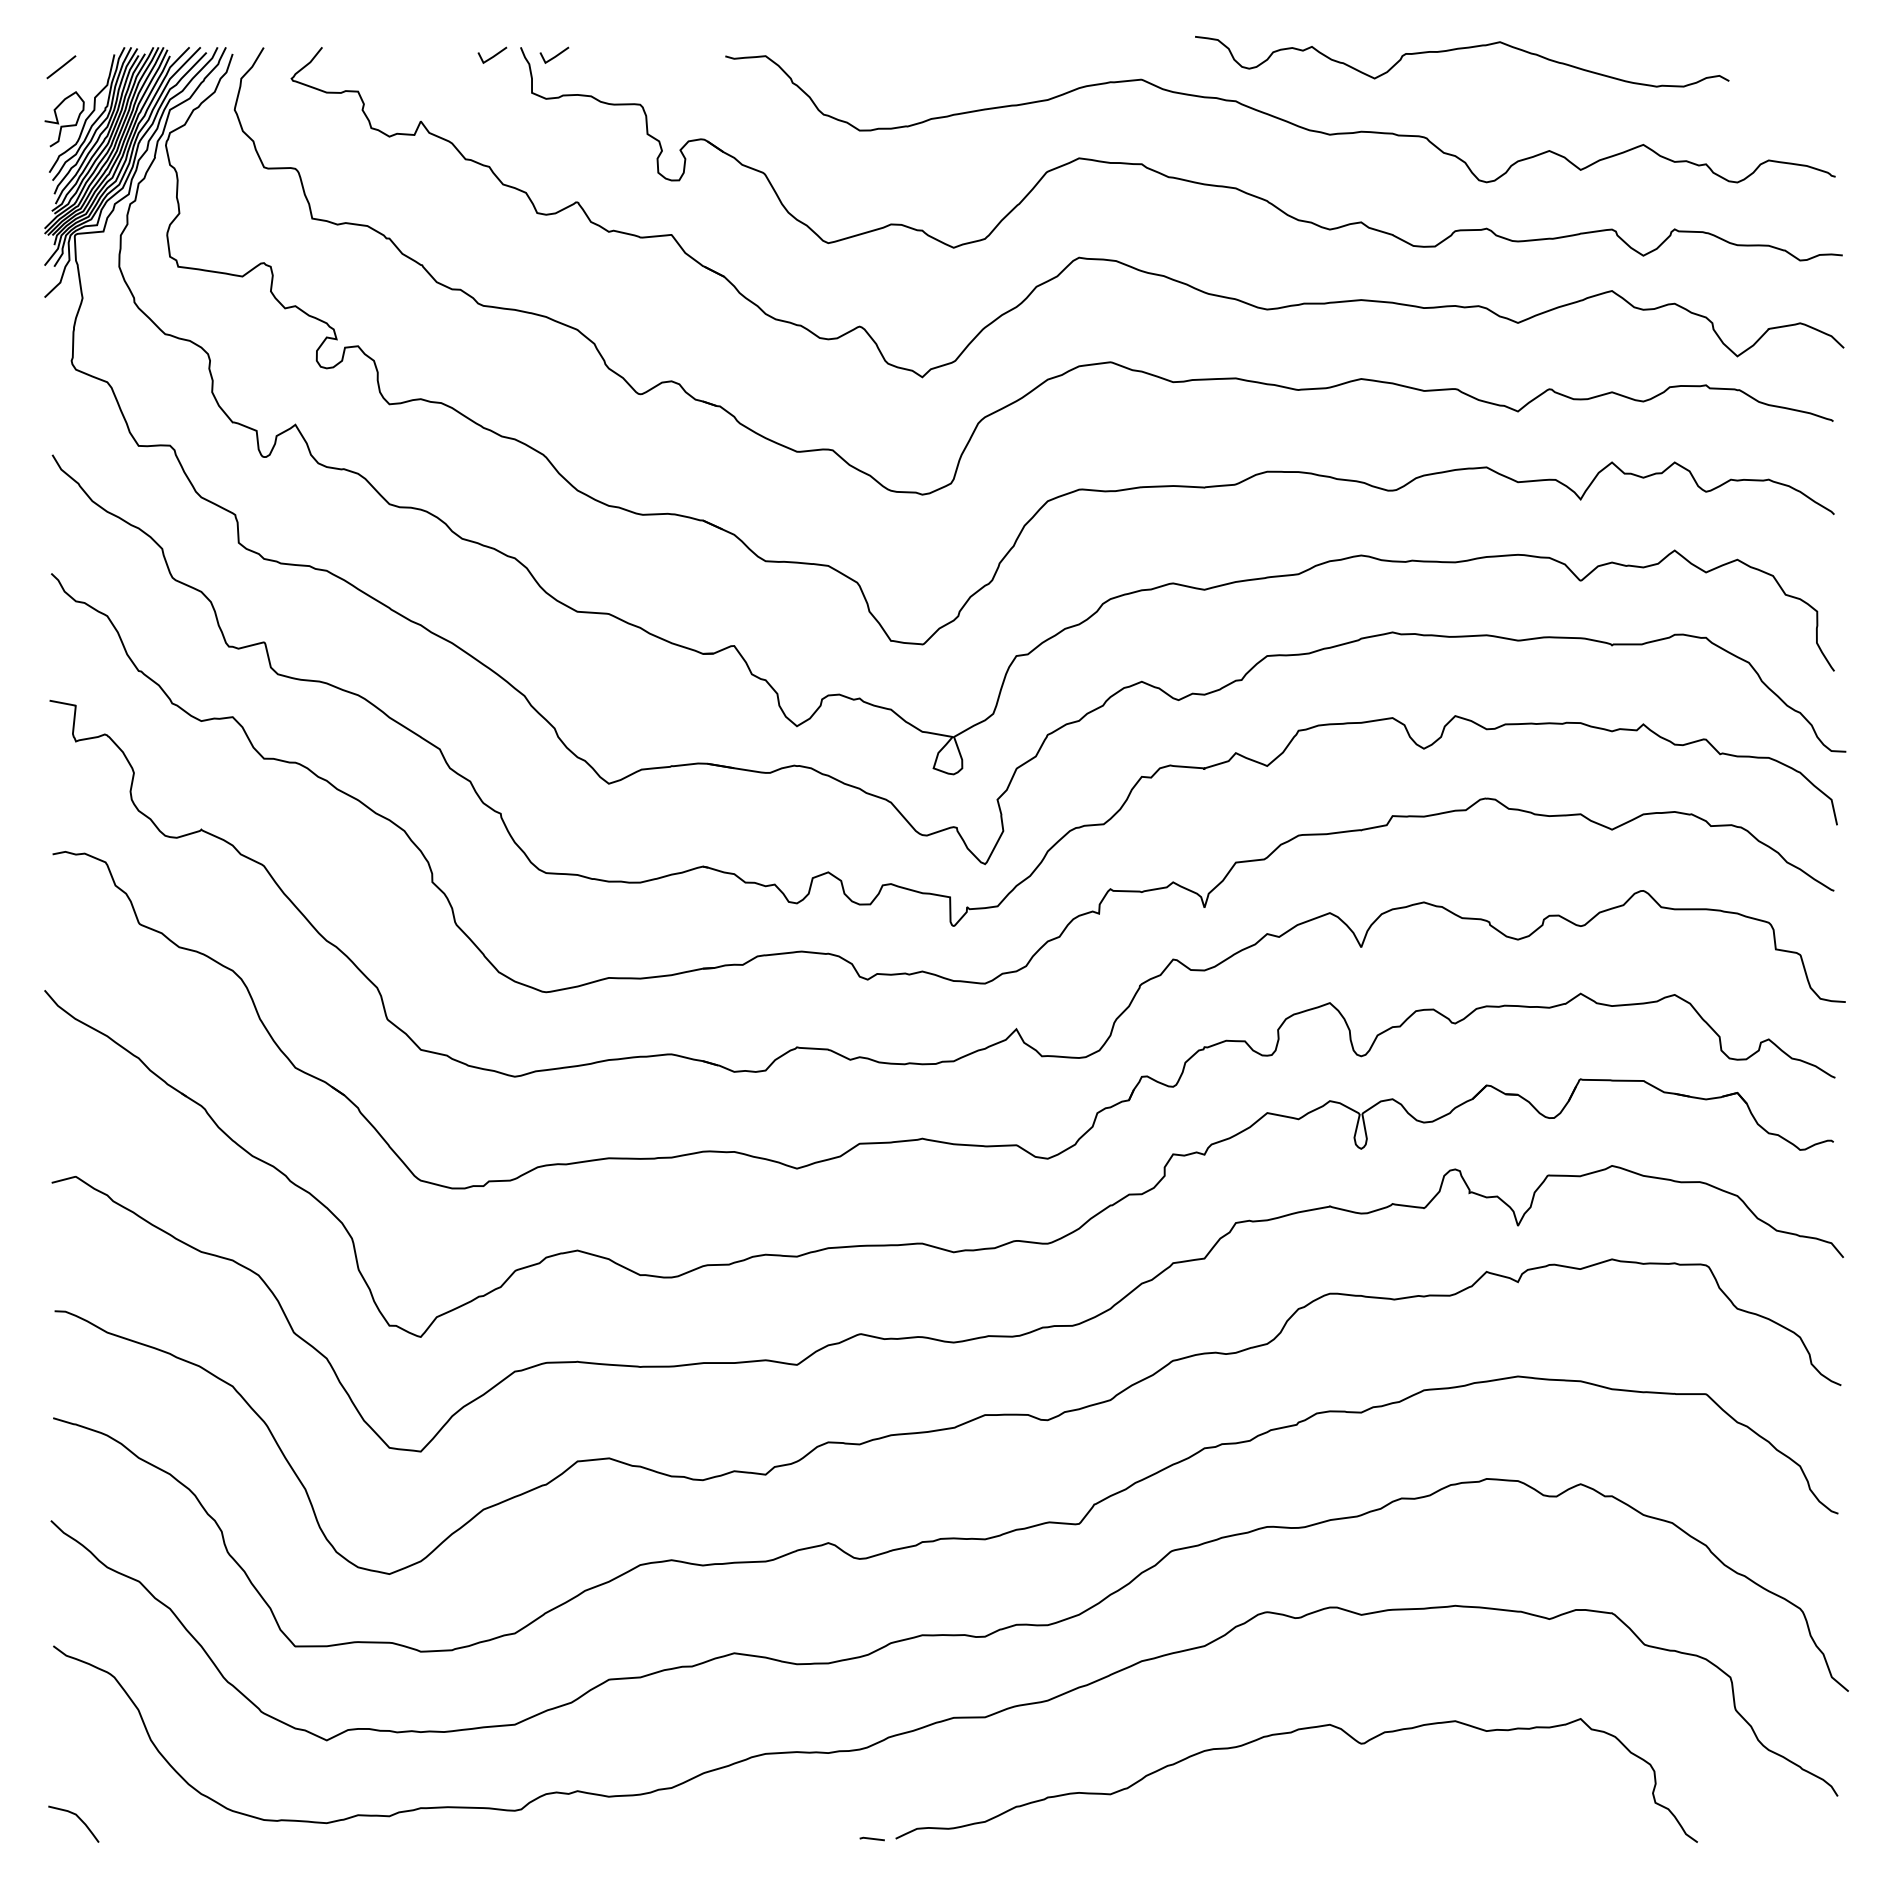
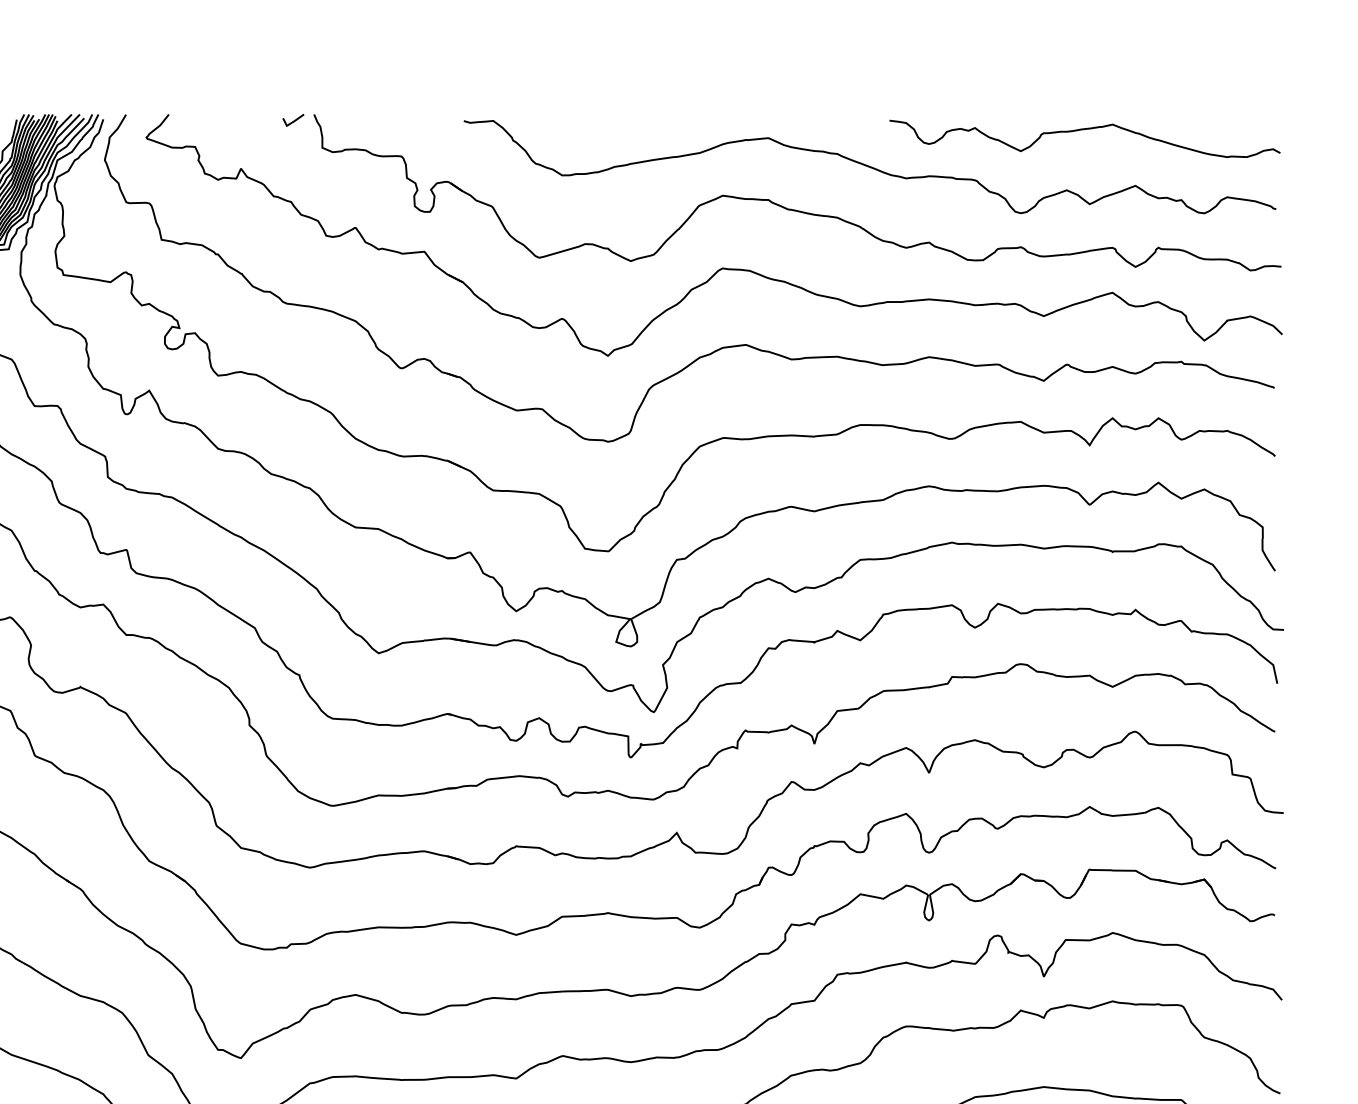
curve: (1462, 49) -> (1085, 129), moved
line: (555, 55) -> (339, 120), removed

